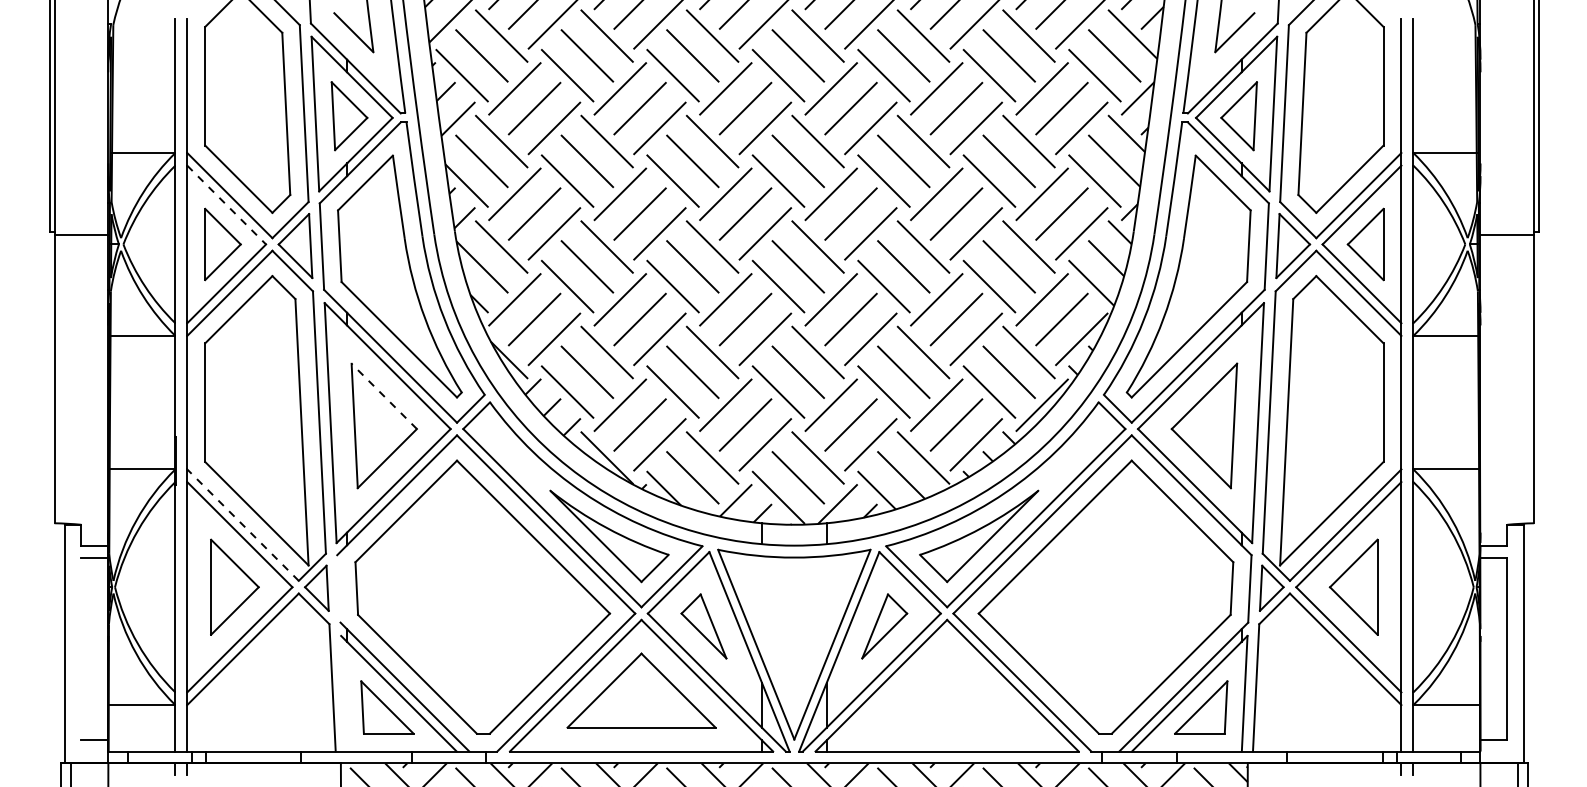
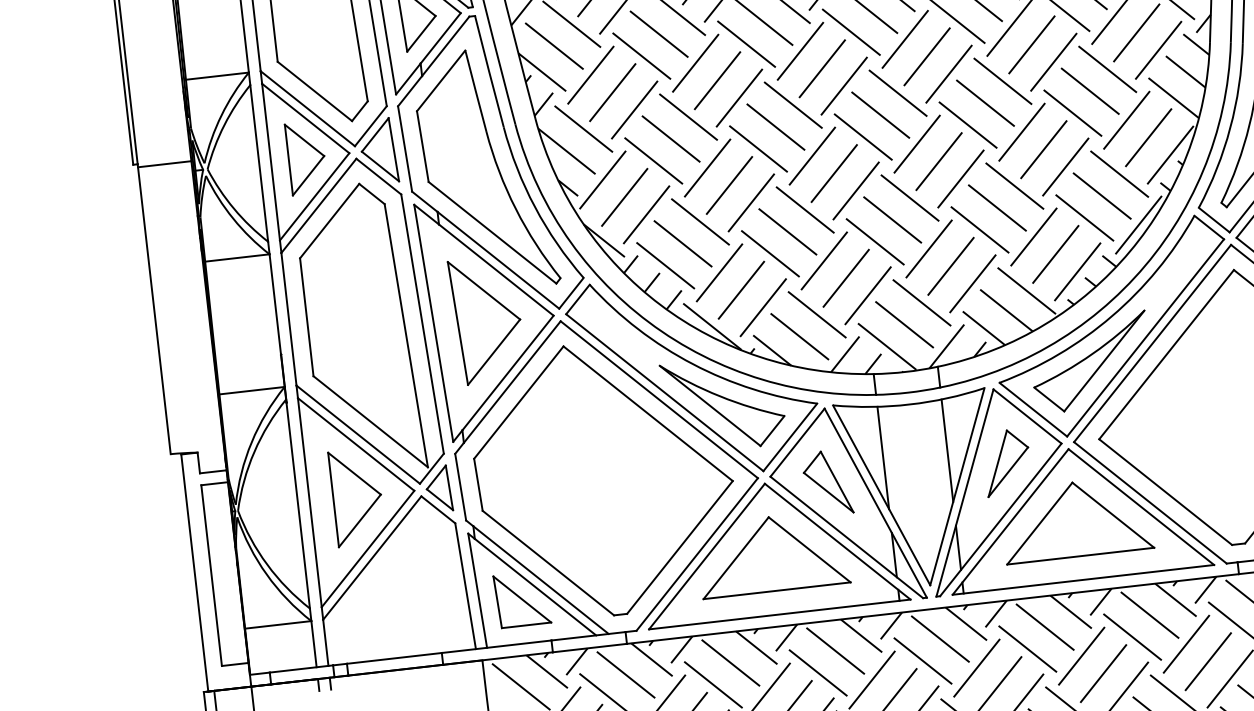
line: (226, 205) -> (305, 118), dashed -> solid
line: (383, 396) -> (483, 290), dashed -> solid
line: (243, 525) -> (358, 434), dashed -> solid
line: (338, 588) -> (460, 486), added
line: (762, 607) -> (883, 457), added
line: (826, 607) -> (947, 450), added
line: (81, 648) -> (211, 575), added
part: (947, 690) -> (1076, 519), added
line: (343, 693) -> (477, 590), added

